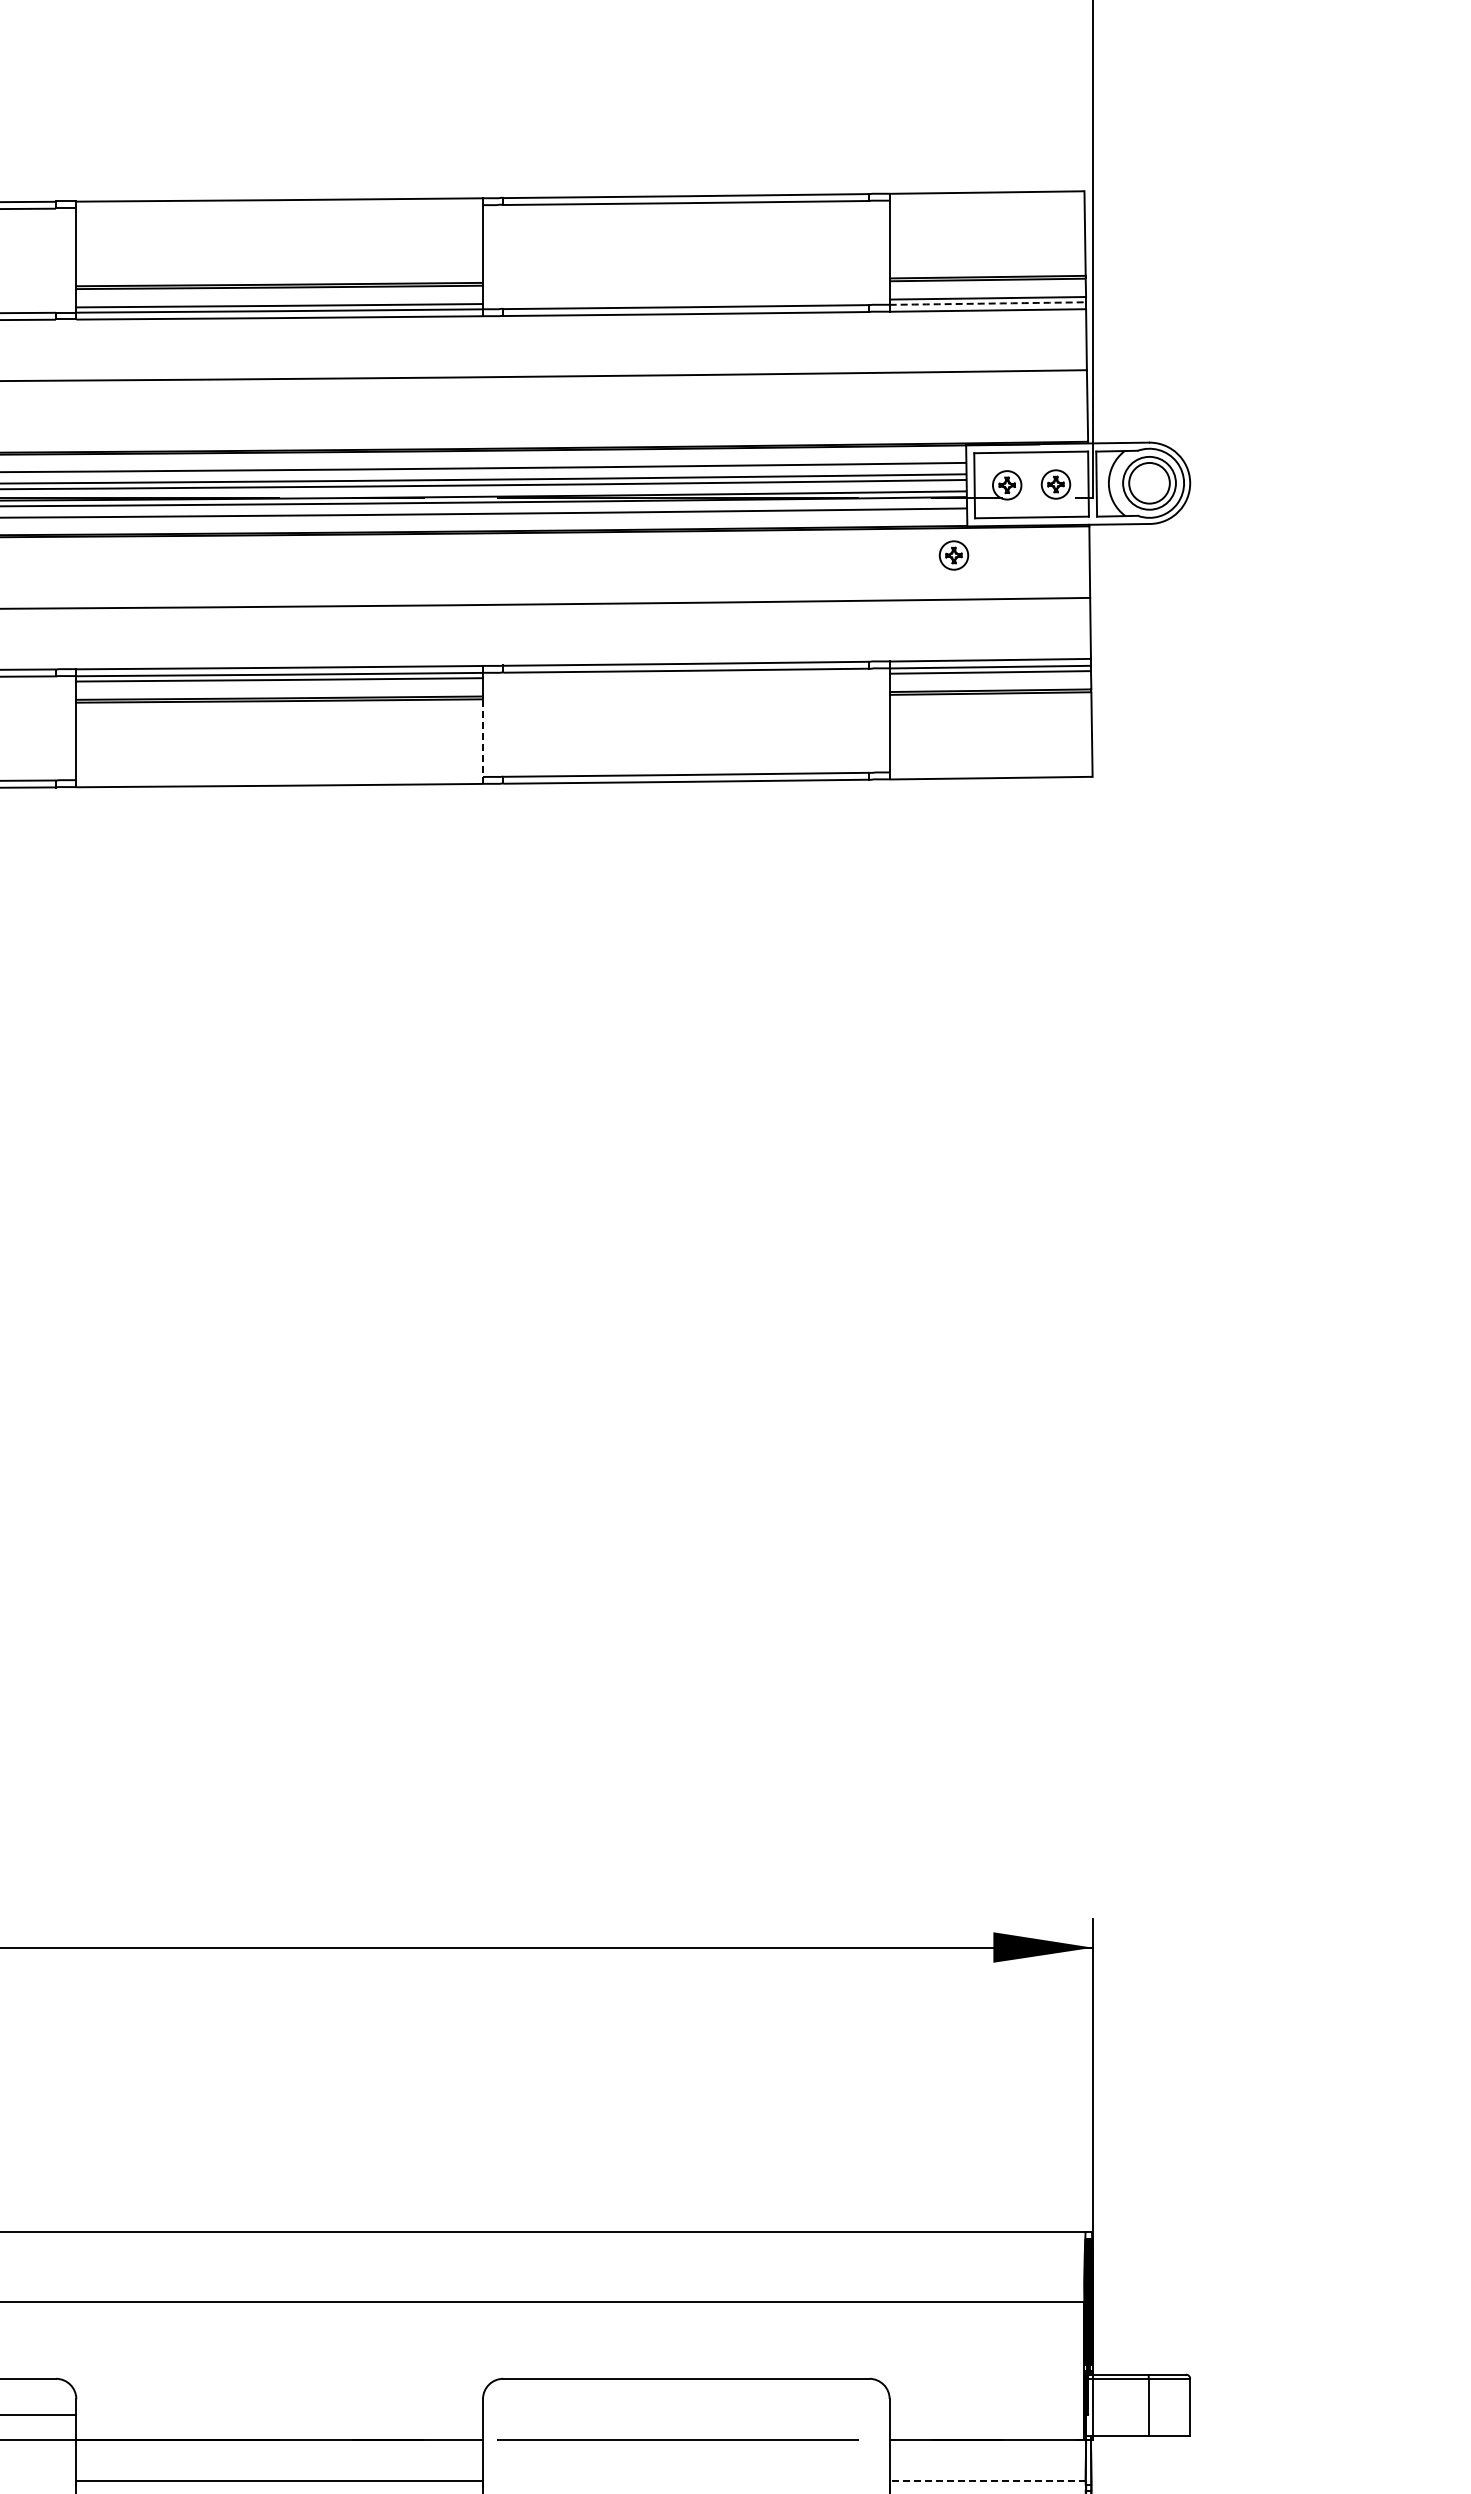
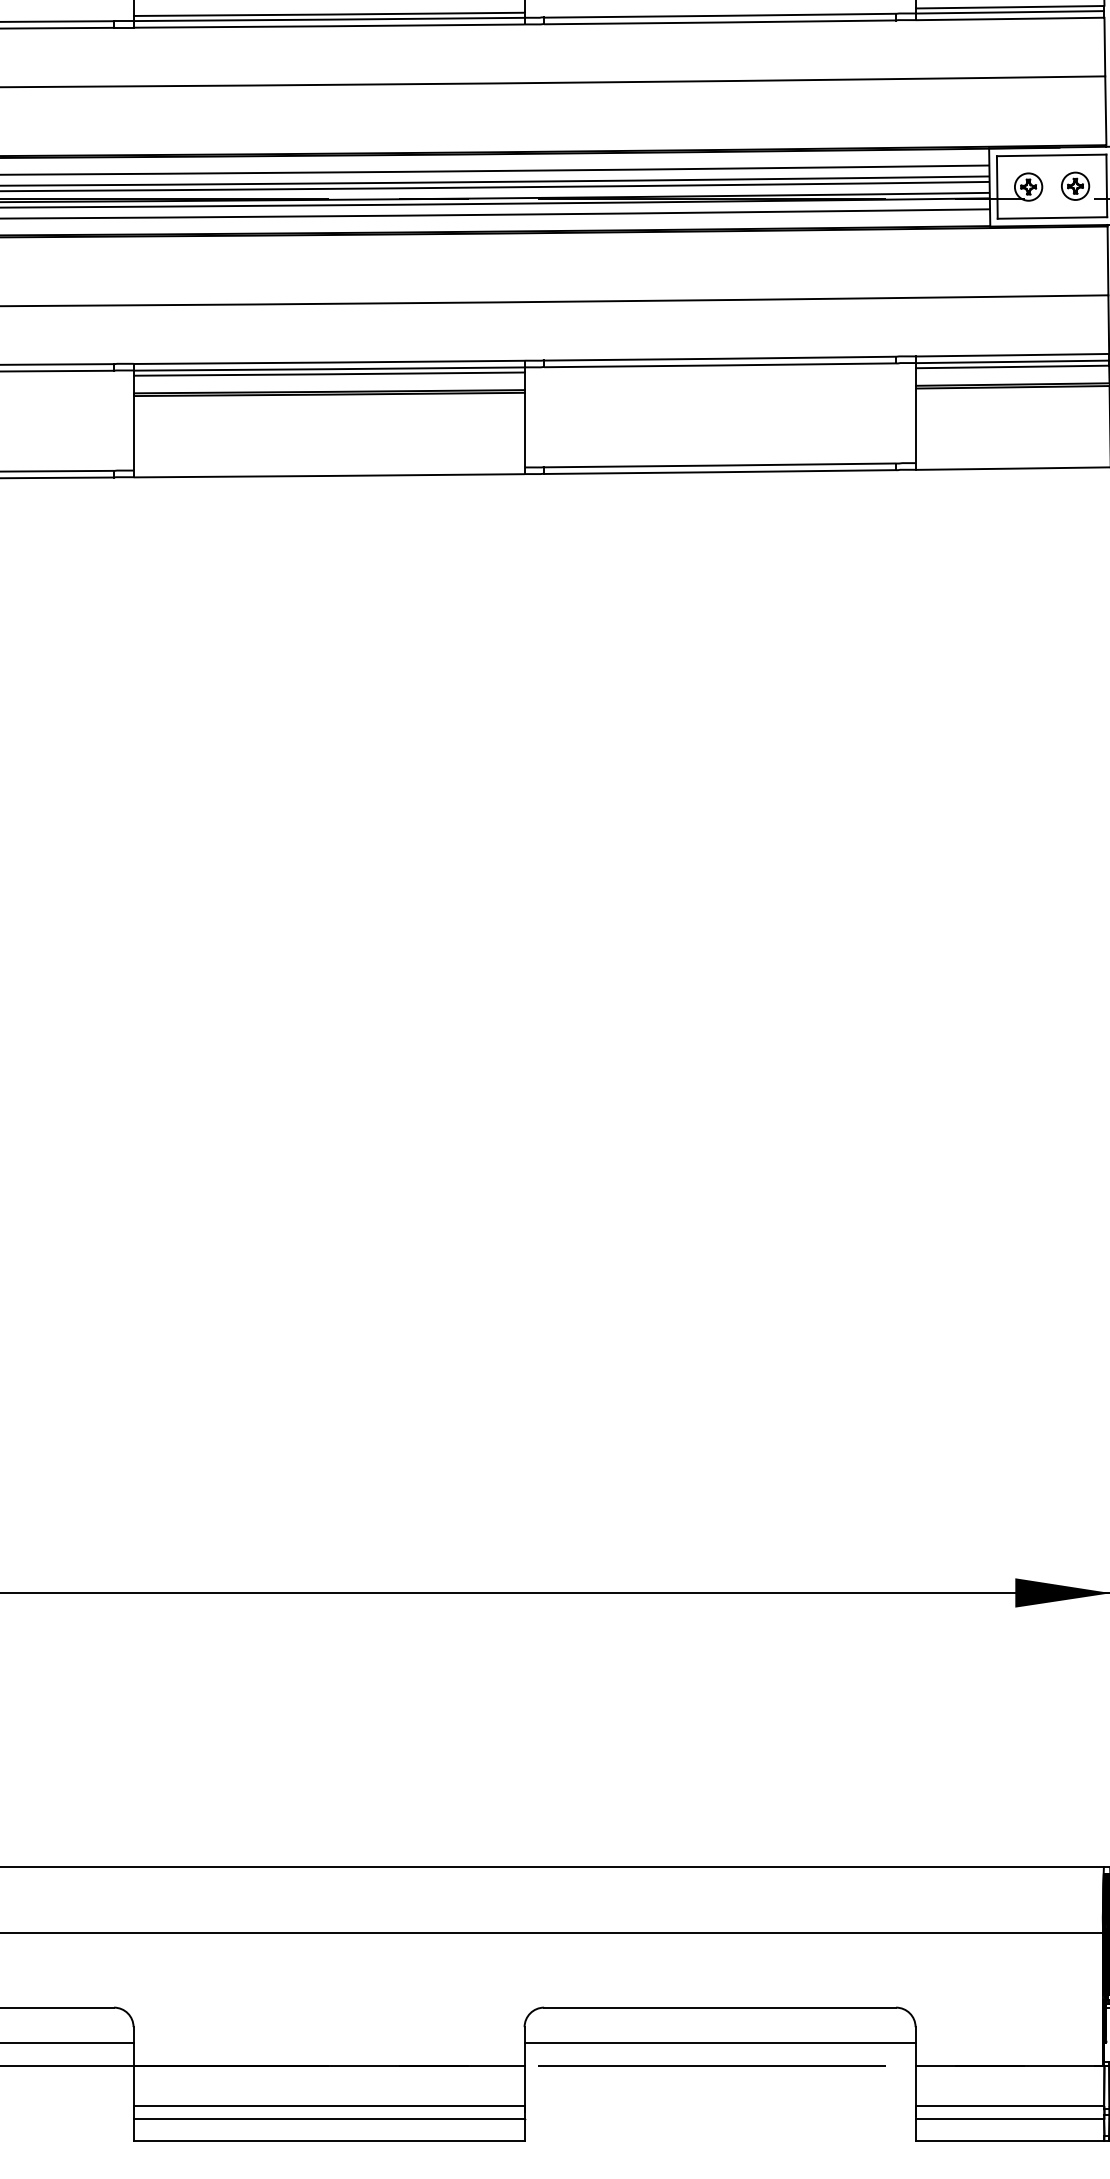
arc: (987, 303) -> (1009, 12), dashed -> solid
part: (953, 555) -> (976, 254), removed
line: (483, 741) -> (525, 433), dashed -> solid
line: (686, 2415) -> (720, 2042), added
line: (987, 2481) -> (1009, 2106), dashed -> solid

